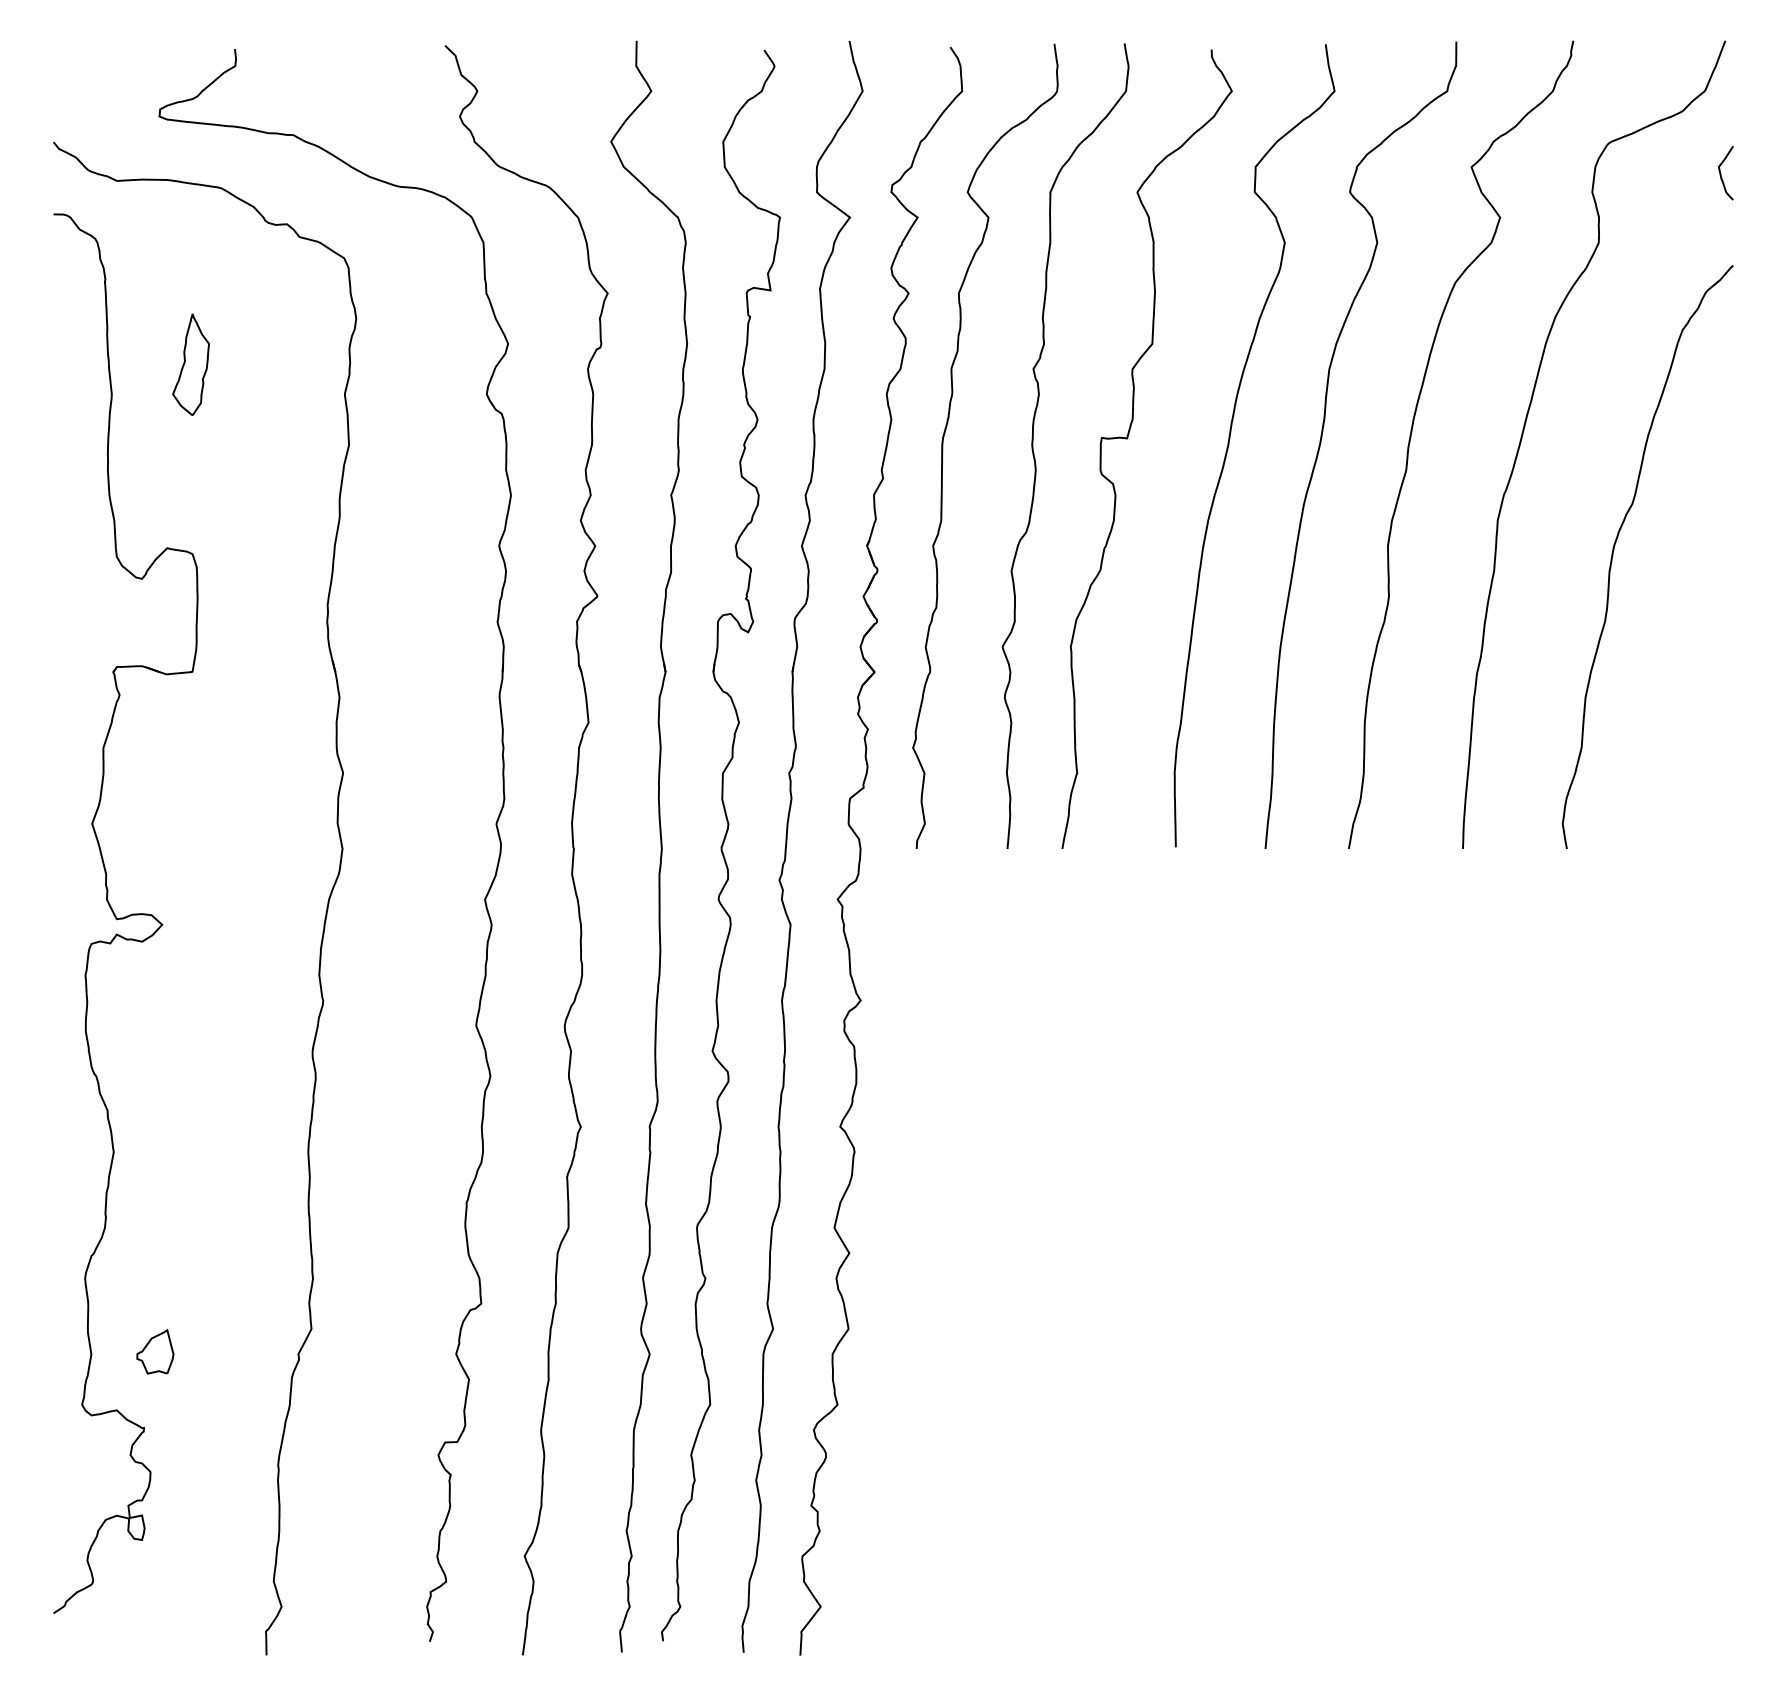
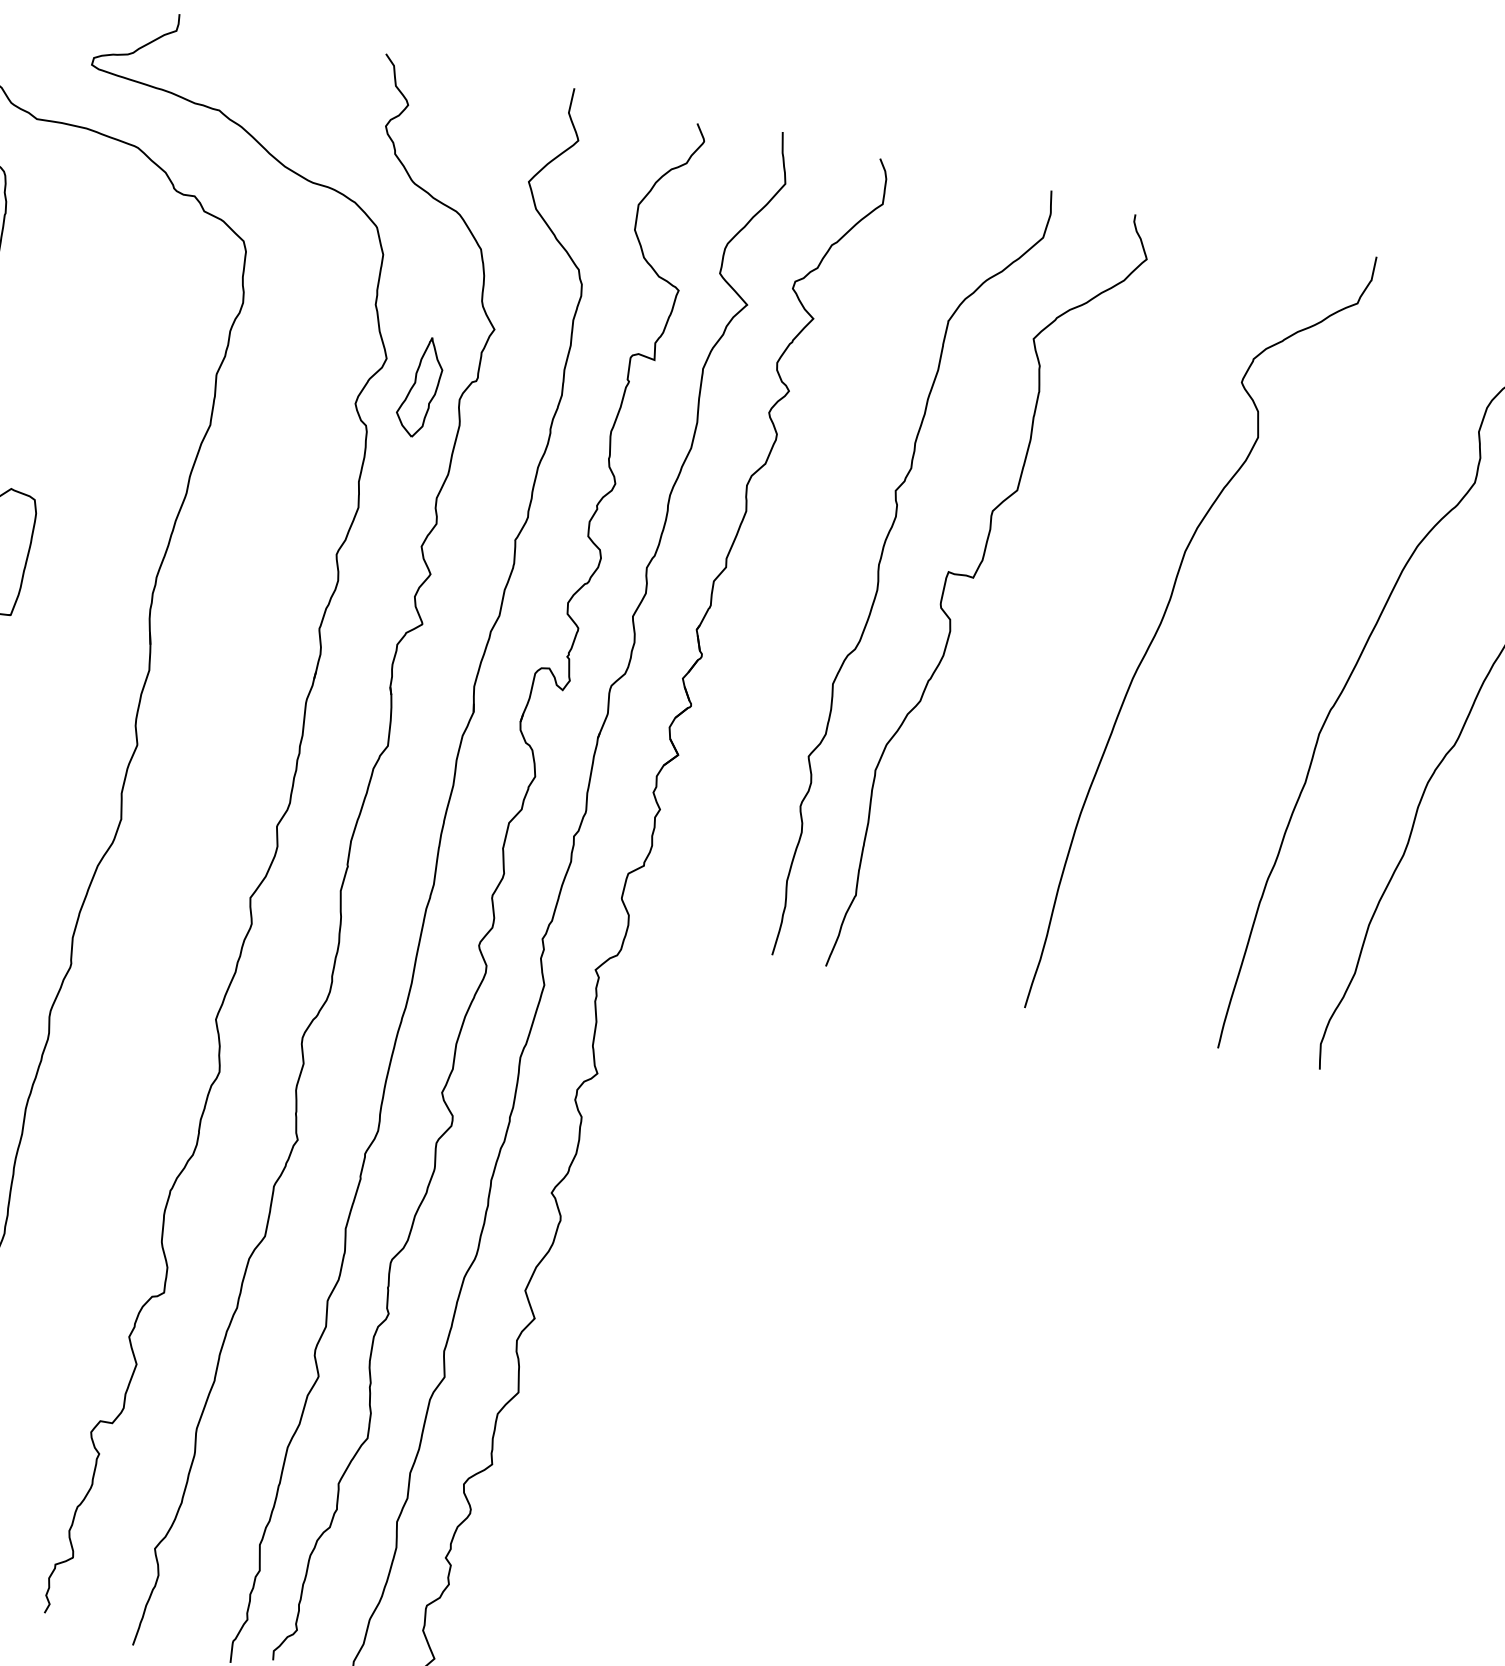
part: (190, 364) -> (420, 386), moved
curve: (1412, 432) -> (1253, 630), removed
curve: (945, 433) -> (796, 535), removed
curve: (1230, 439) -> (1074, 599), removed

